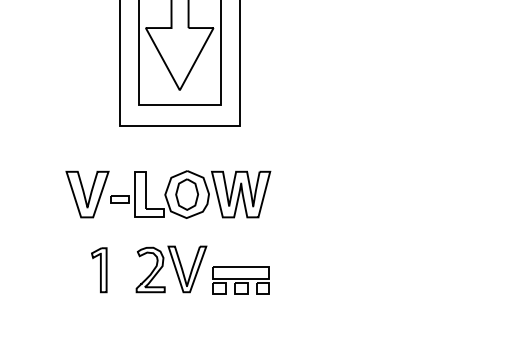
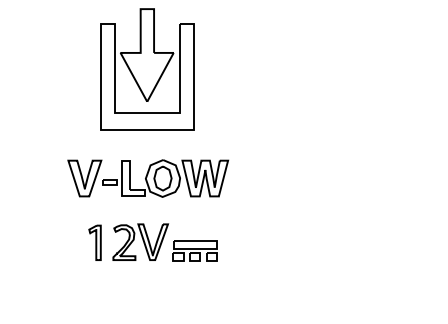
part: (168, 194) -> (148, 178), moved
part: (98, 269) -> (94, 242), moved

